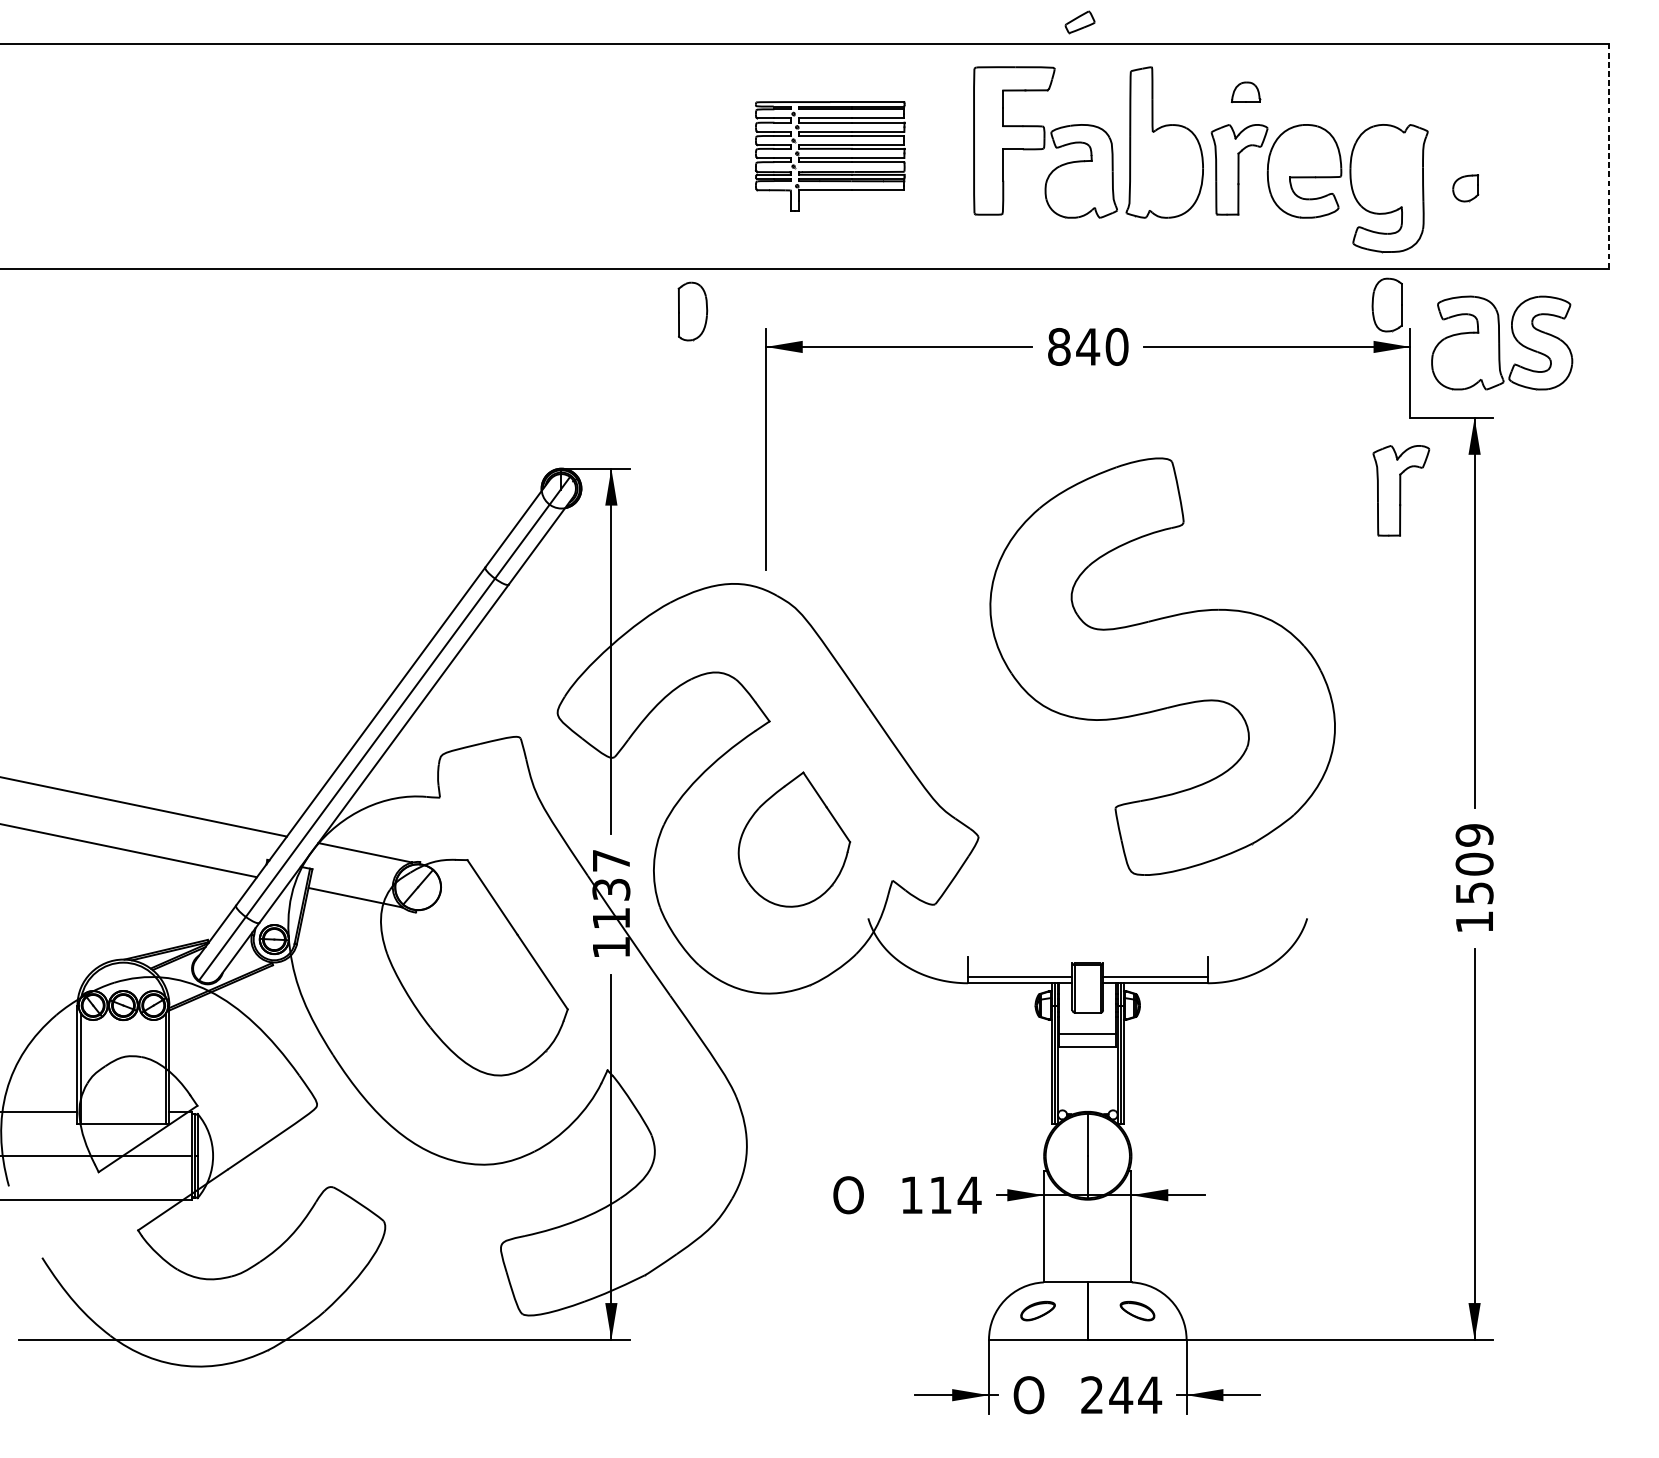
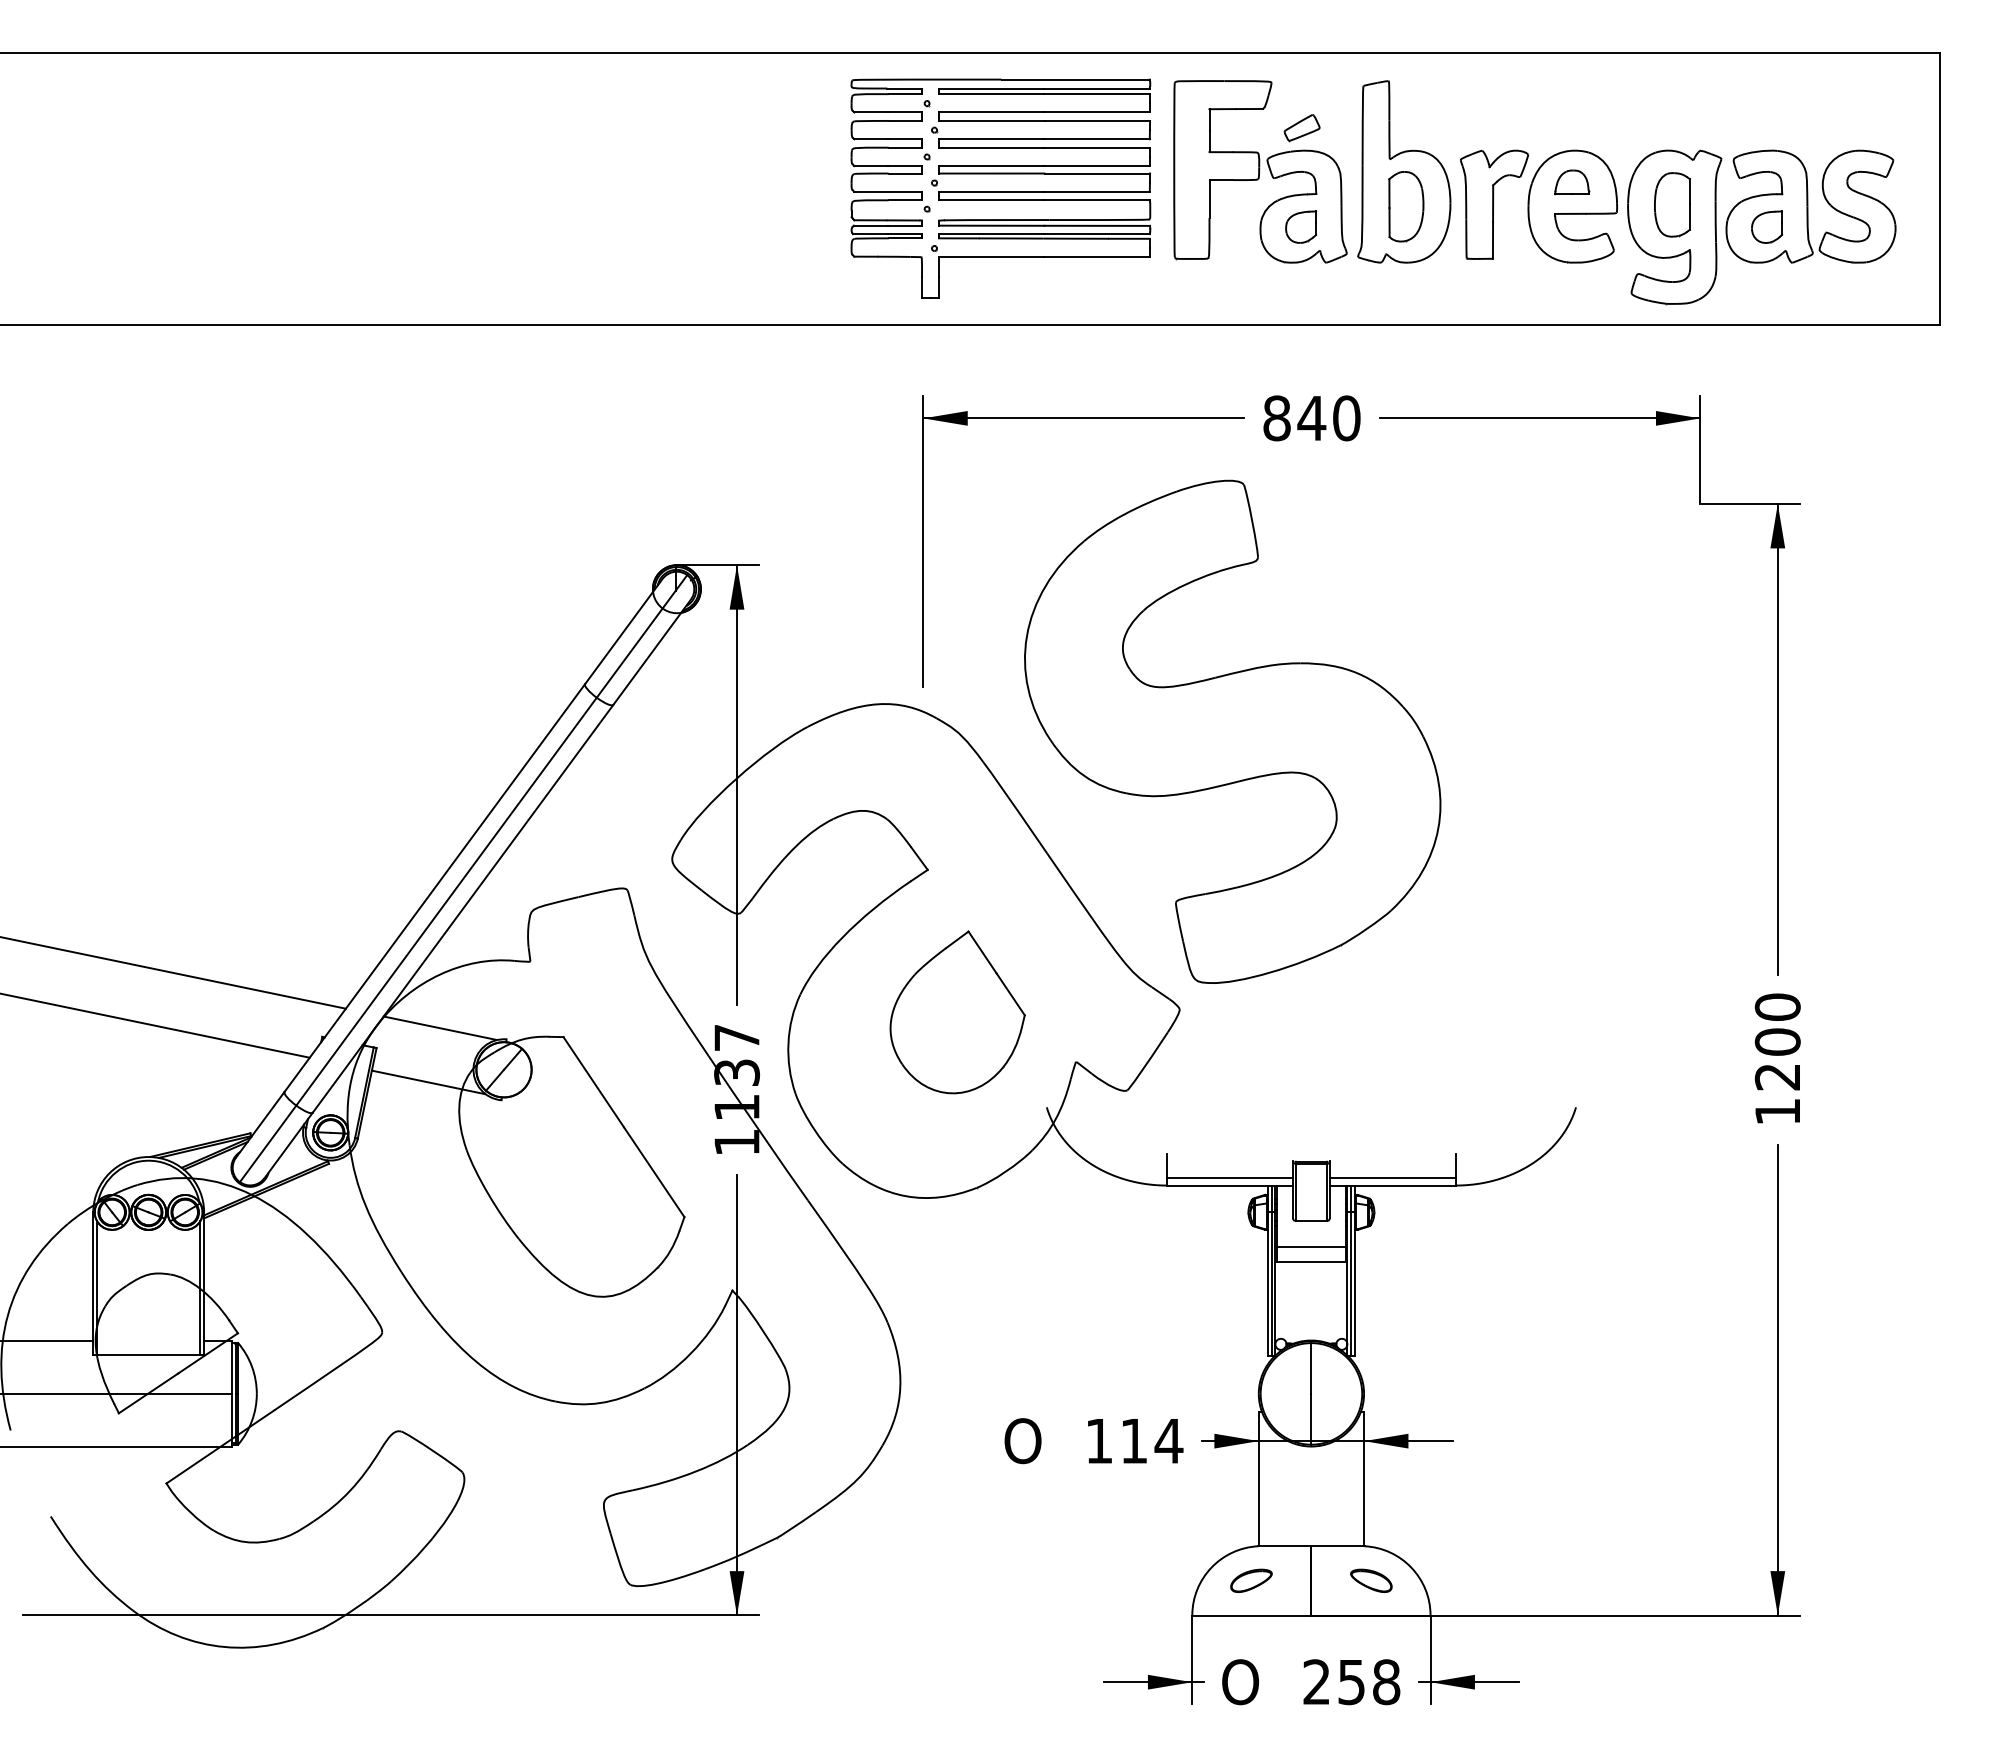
part: (1079, 22) -> (1301, 128), moved
part: (1246, 92) -> (1572, 182), moved
part: (829, 156) -> (1000, 188), size x1.67
line: (1609, 156) -> (1940, 188), dashed -> solid
part: (1079, 187) -> (1301, 226), added
part: (1387, 304) -> (1672, 204), moved
part: (693, 311) -> (1406, 206), moved
part: (1501, 342) -> (1810, 206), moved
part: (1401, 490) -> (1689, 591), removed
part: (1162, 666) -> (1232, 731), moved
text: (1474, 863) -> (1777, 1041), 1509 -> 1200
text: (1135, 1395) -> (1368, 1682), 244 -> 258

